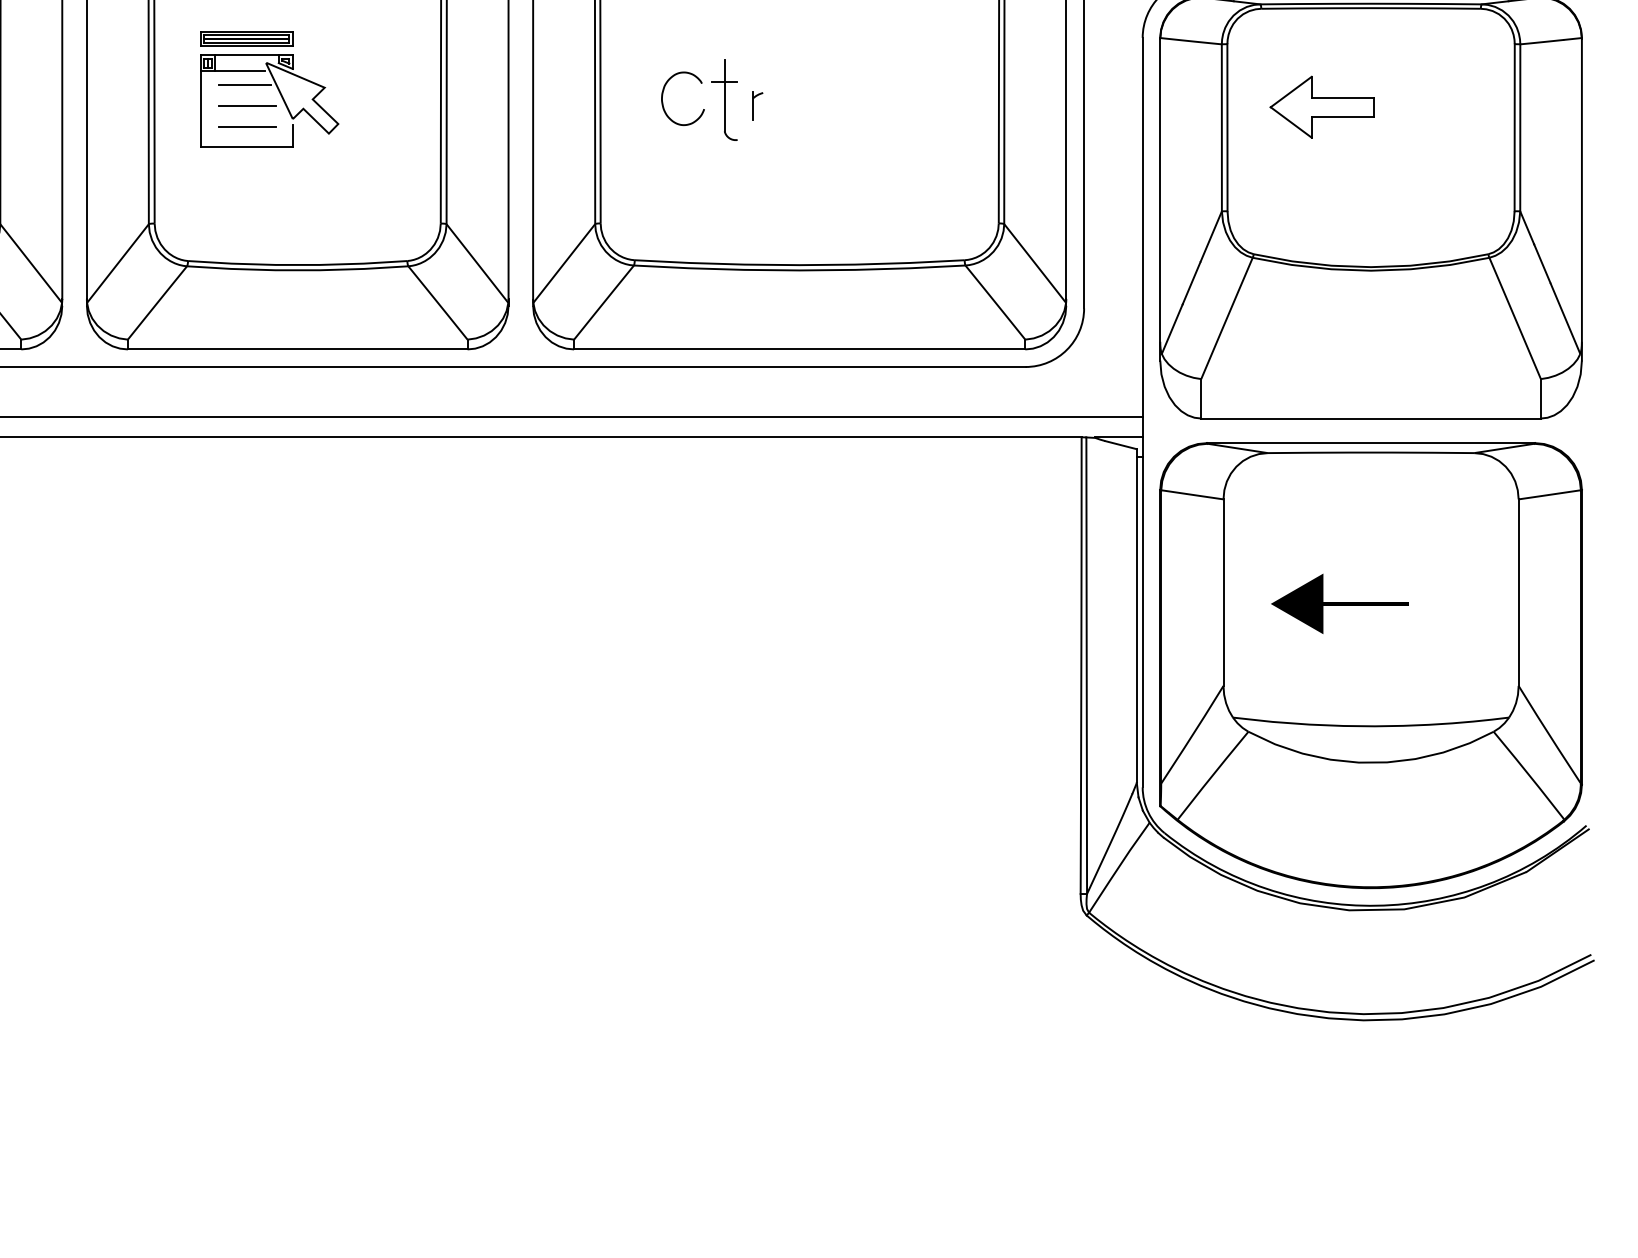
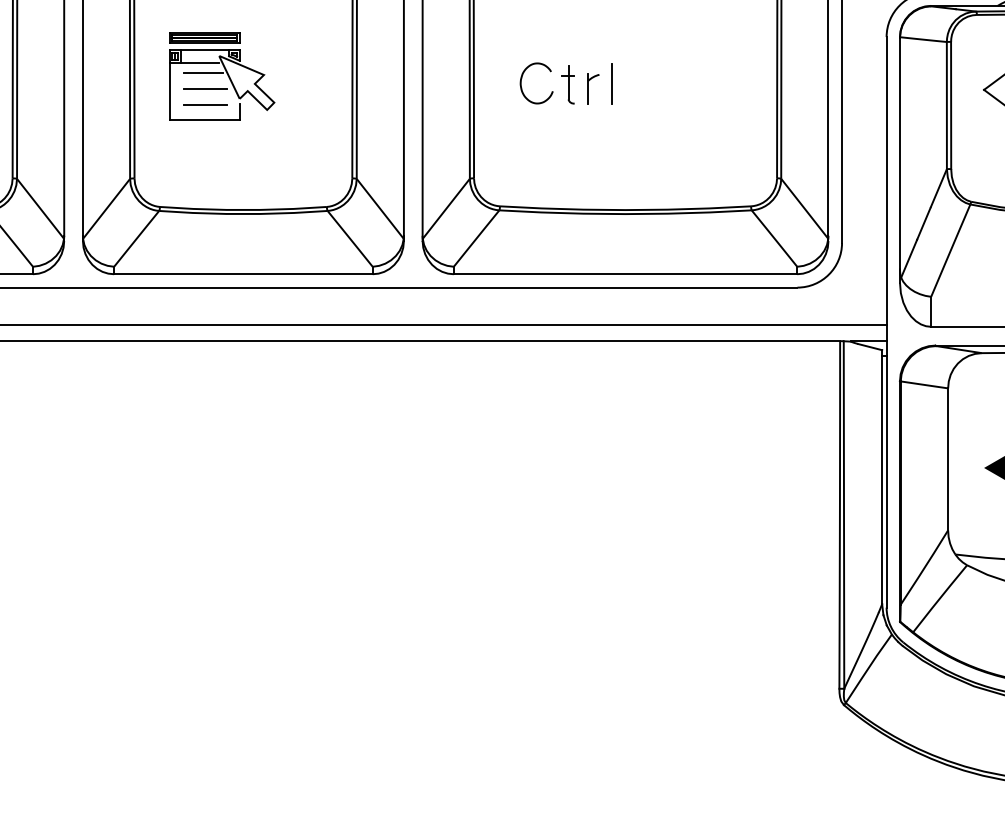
line: (781, 99) -> (611, 83), added
part: (724, 100) -> (568, 84), size x0.62
part: (757, 105) -> (593, 88), size x1.43

